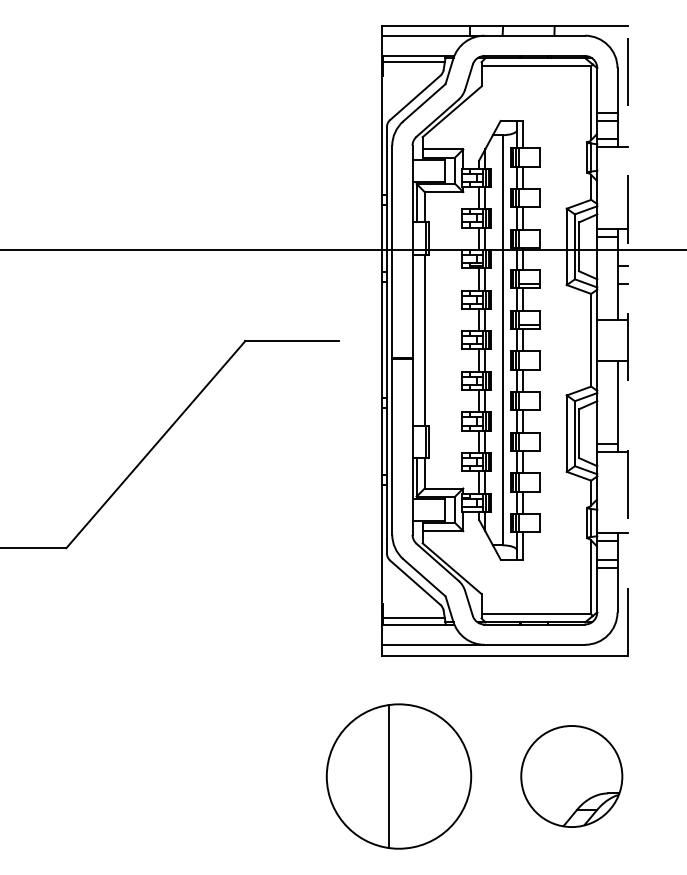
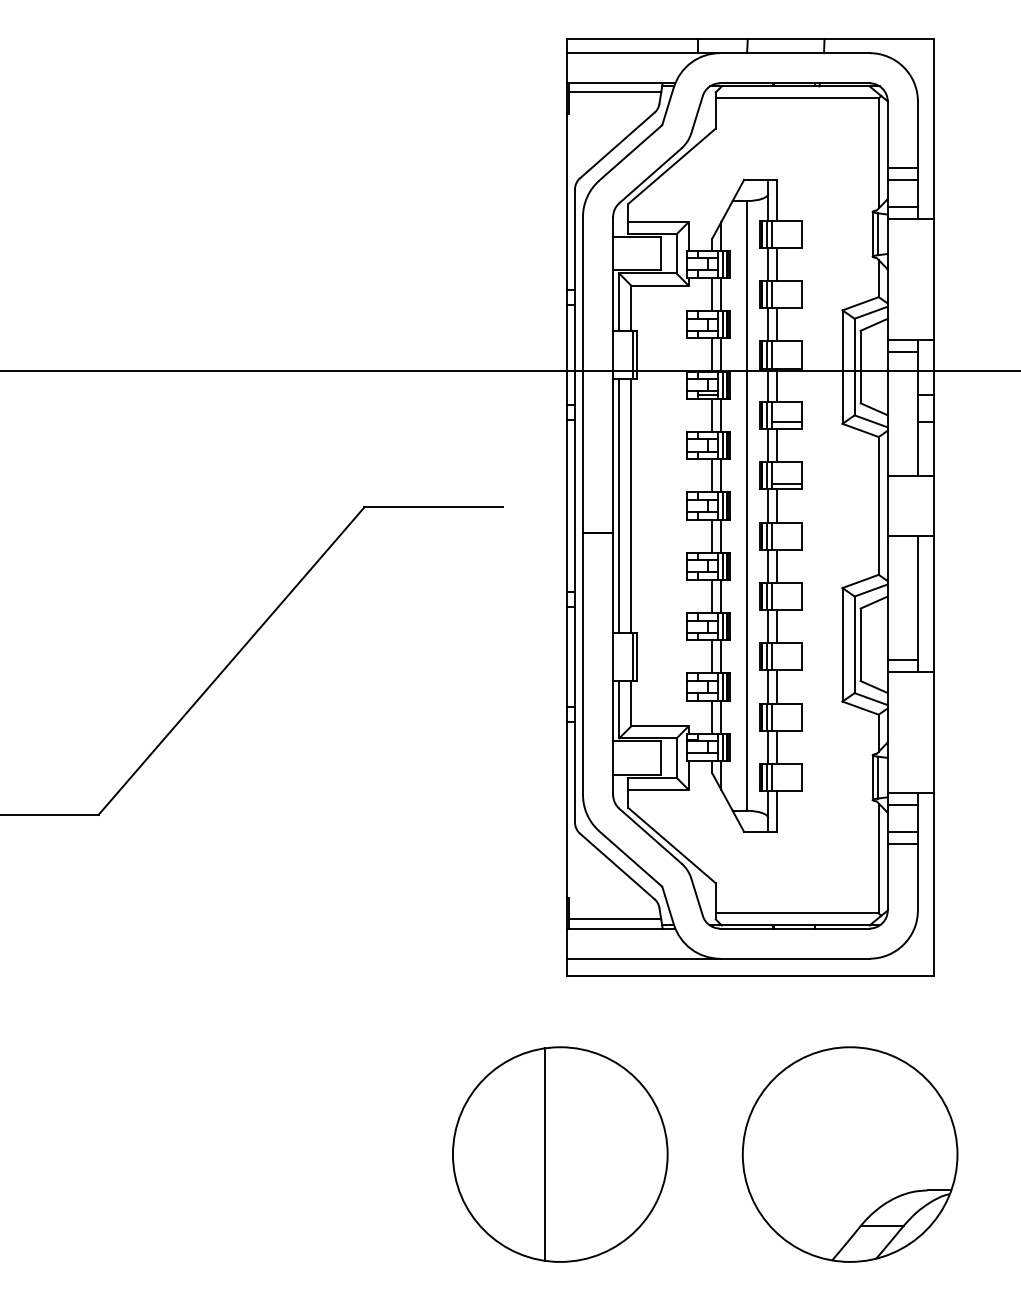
line: (416, 340) -> (619, 506), added
line: (628, 340) -> (934, 506), dashed -> solid
part: (398, 776) -> (559, 1154), moved
part: (571, 776) -> (849, 1154), size x1.43

